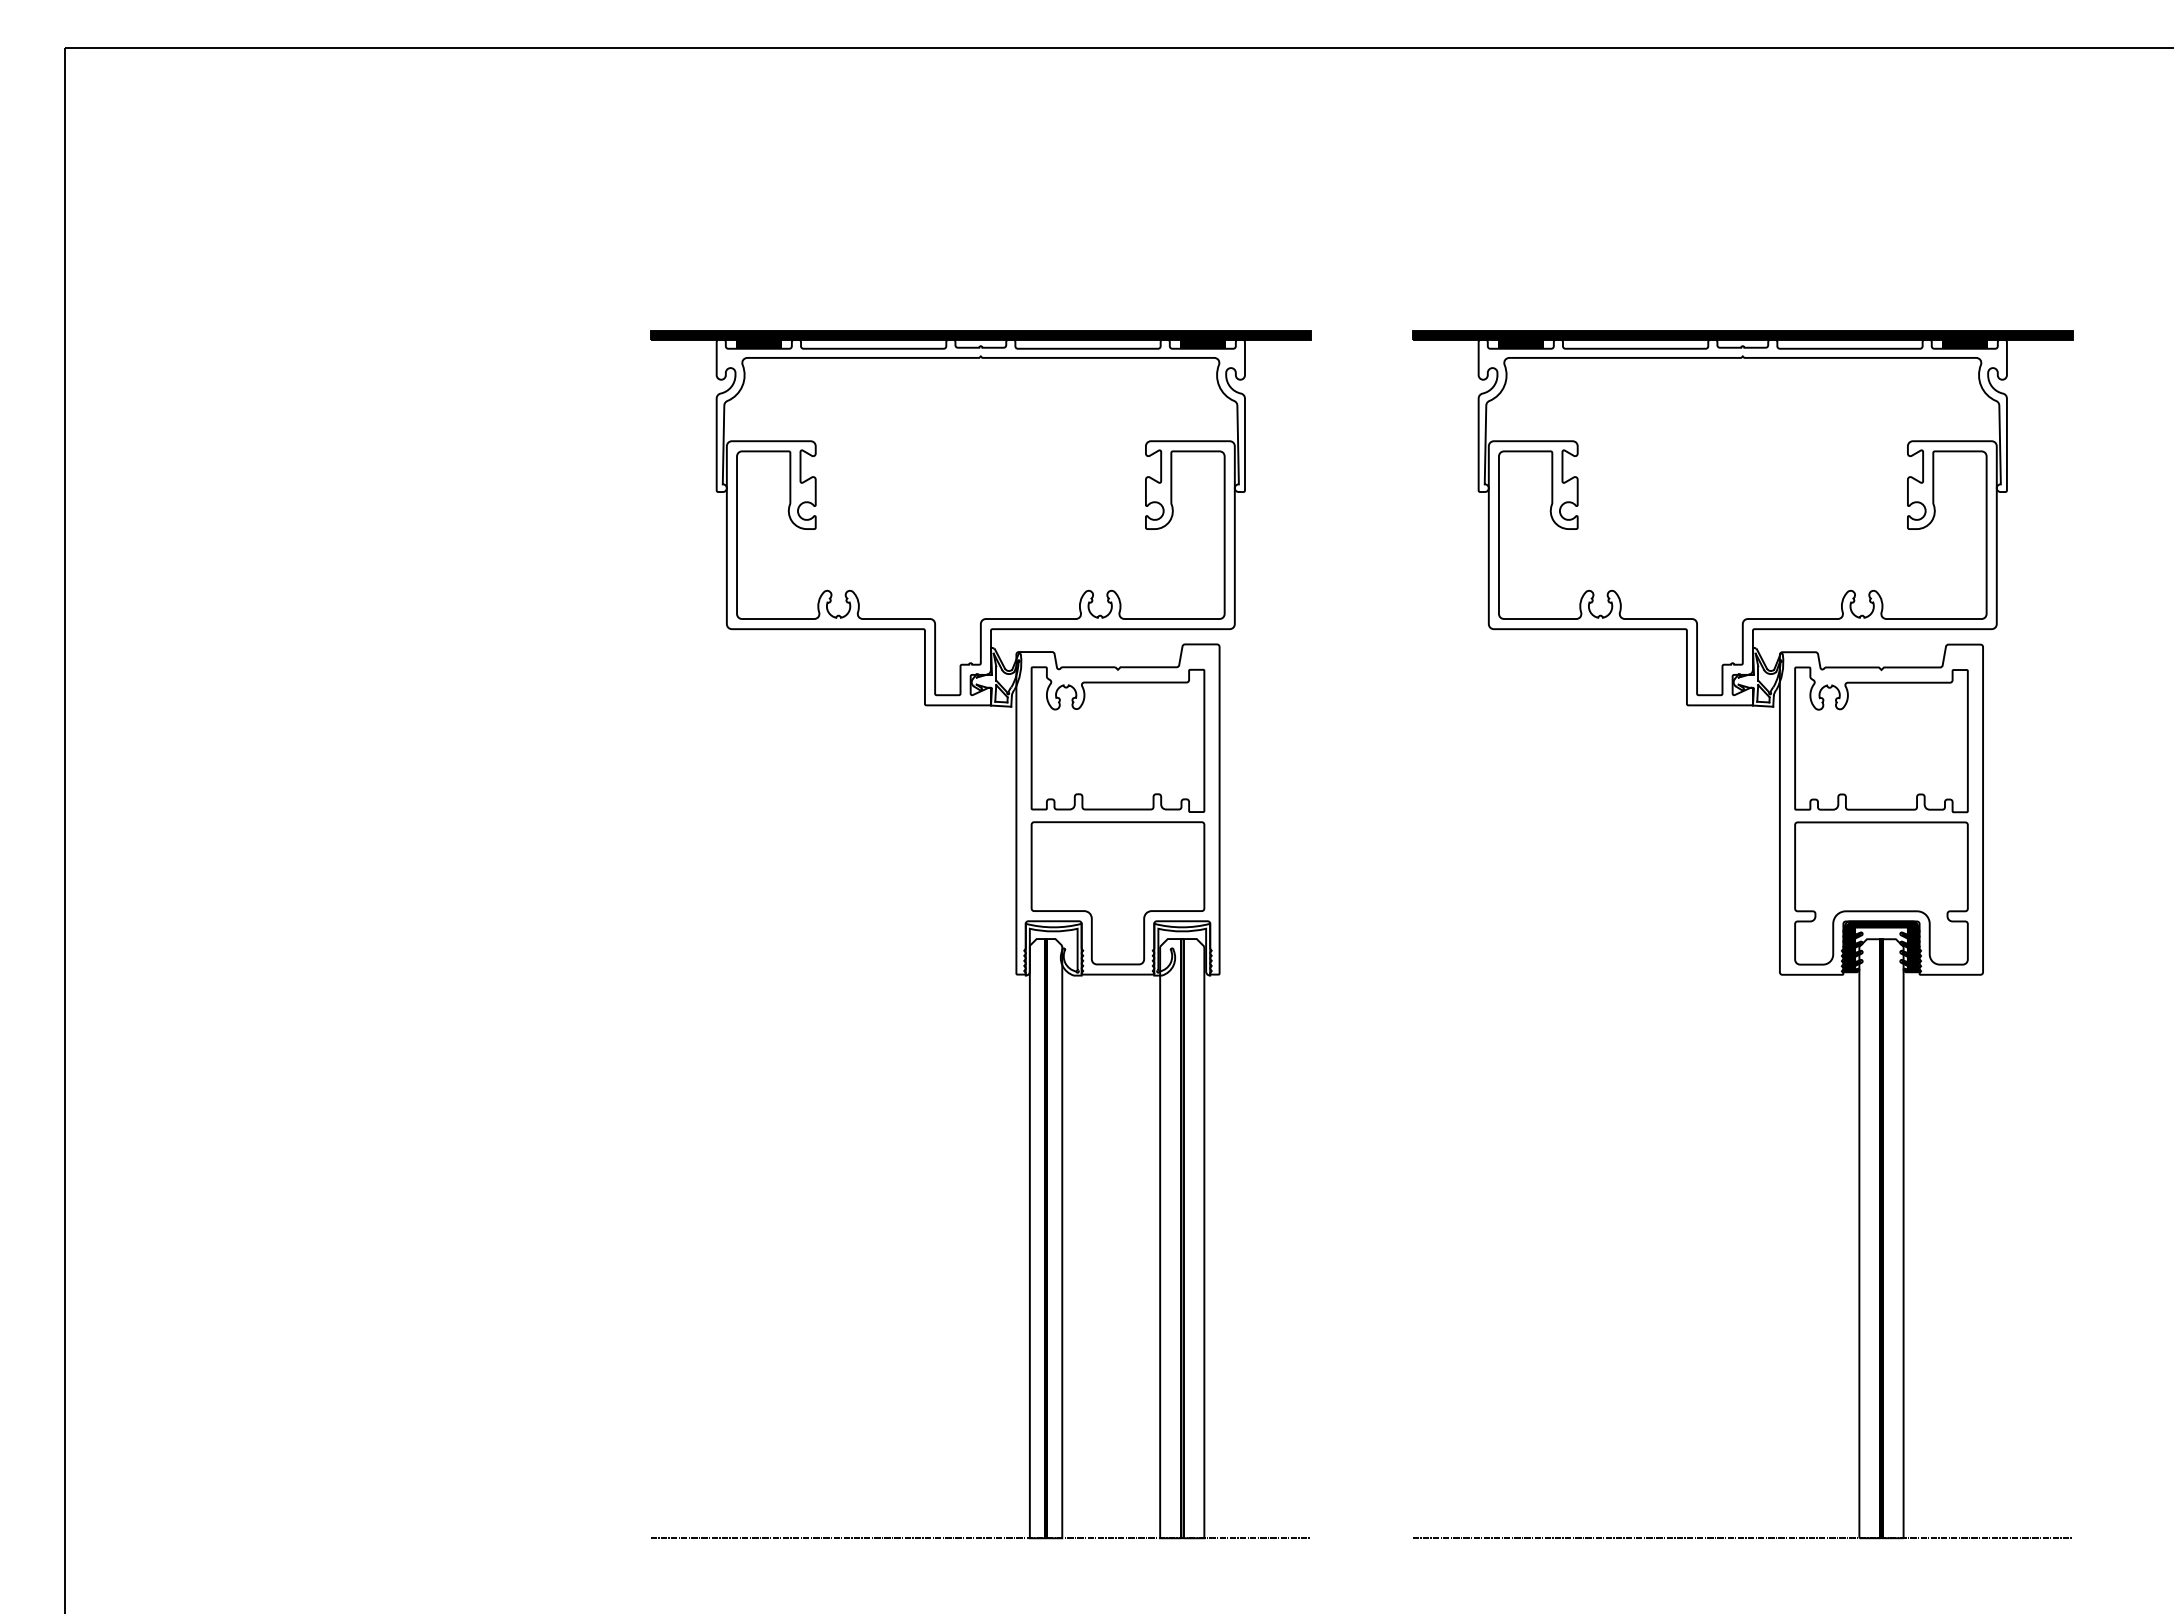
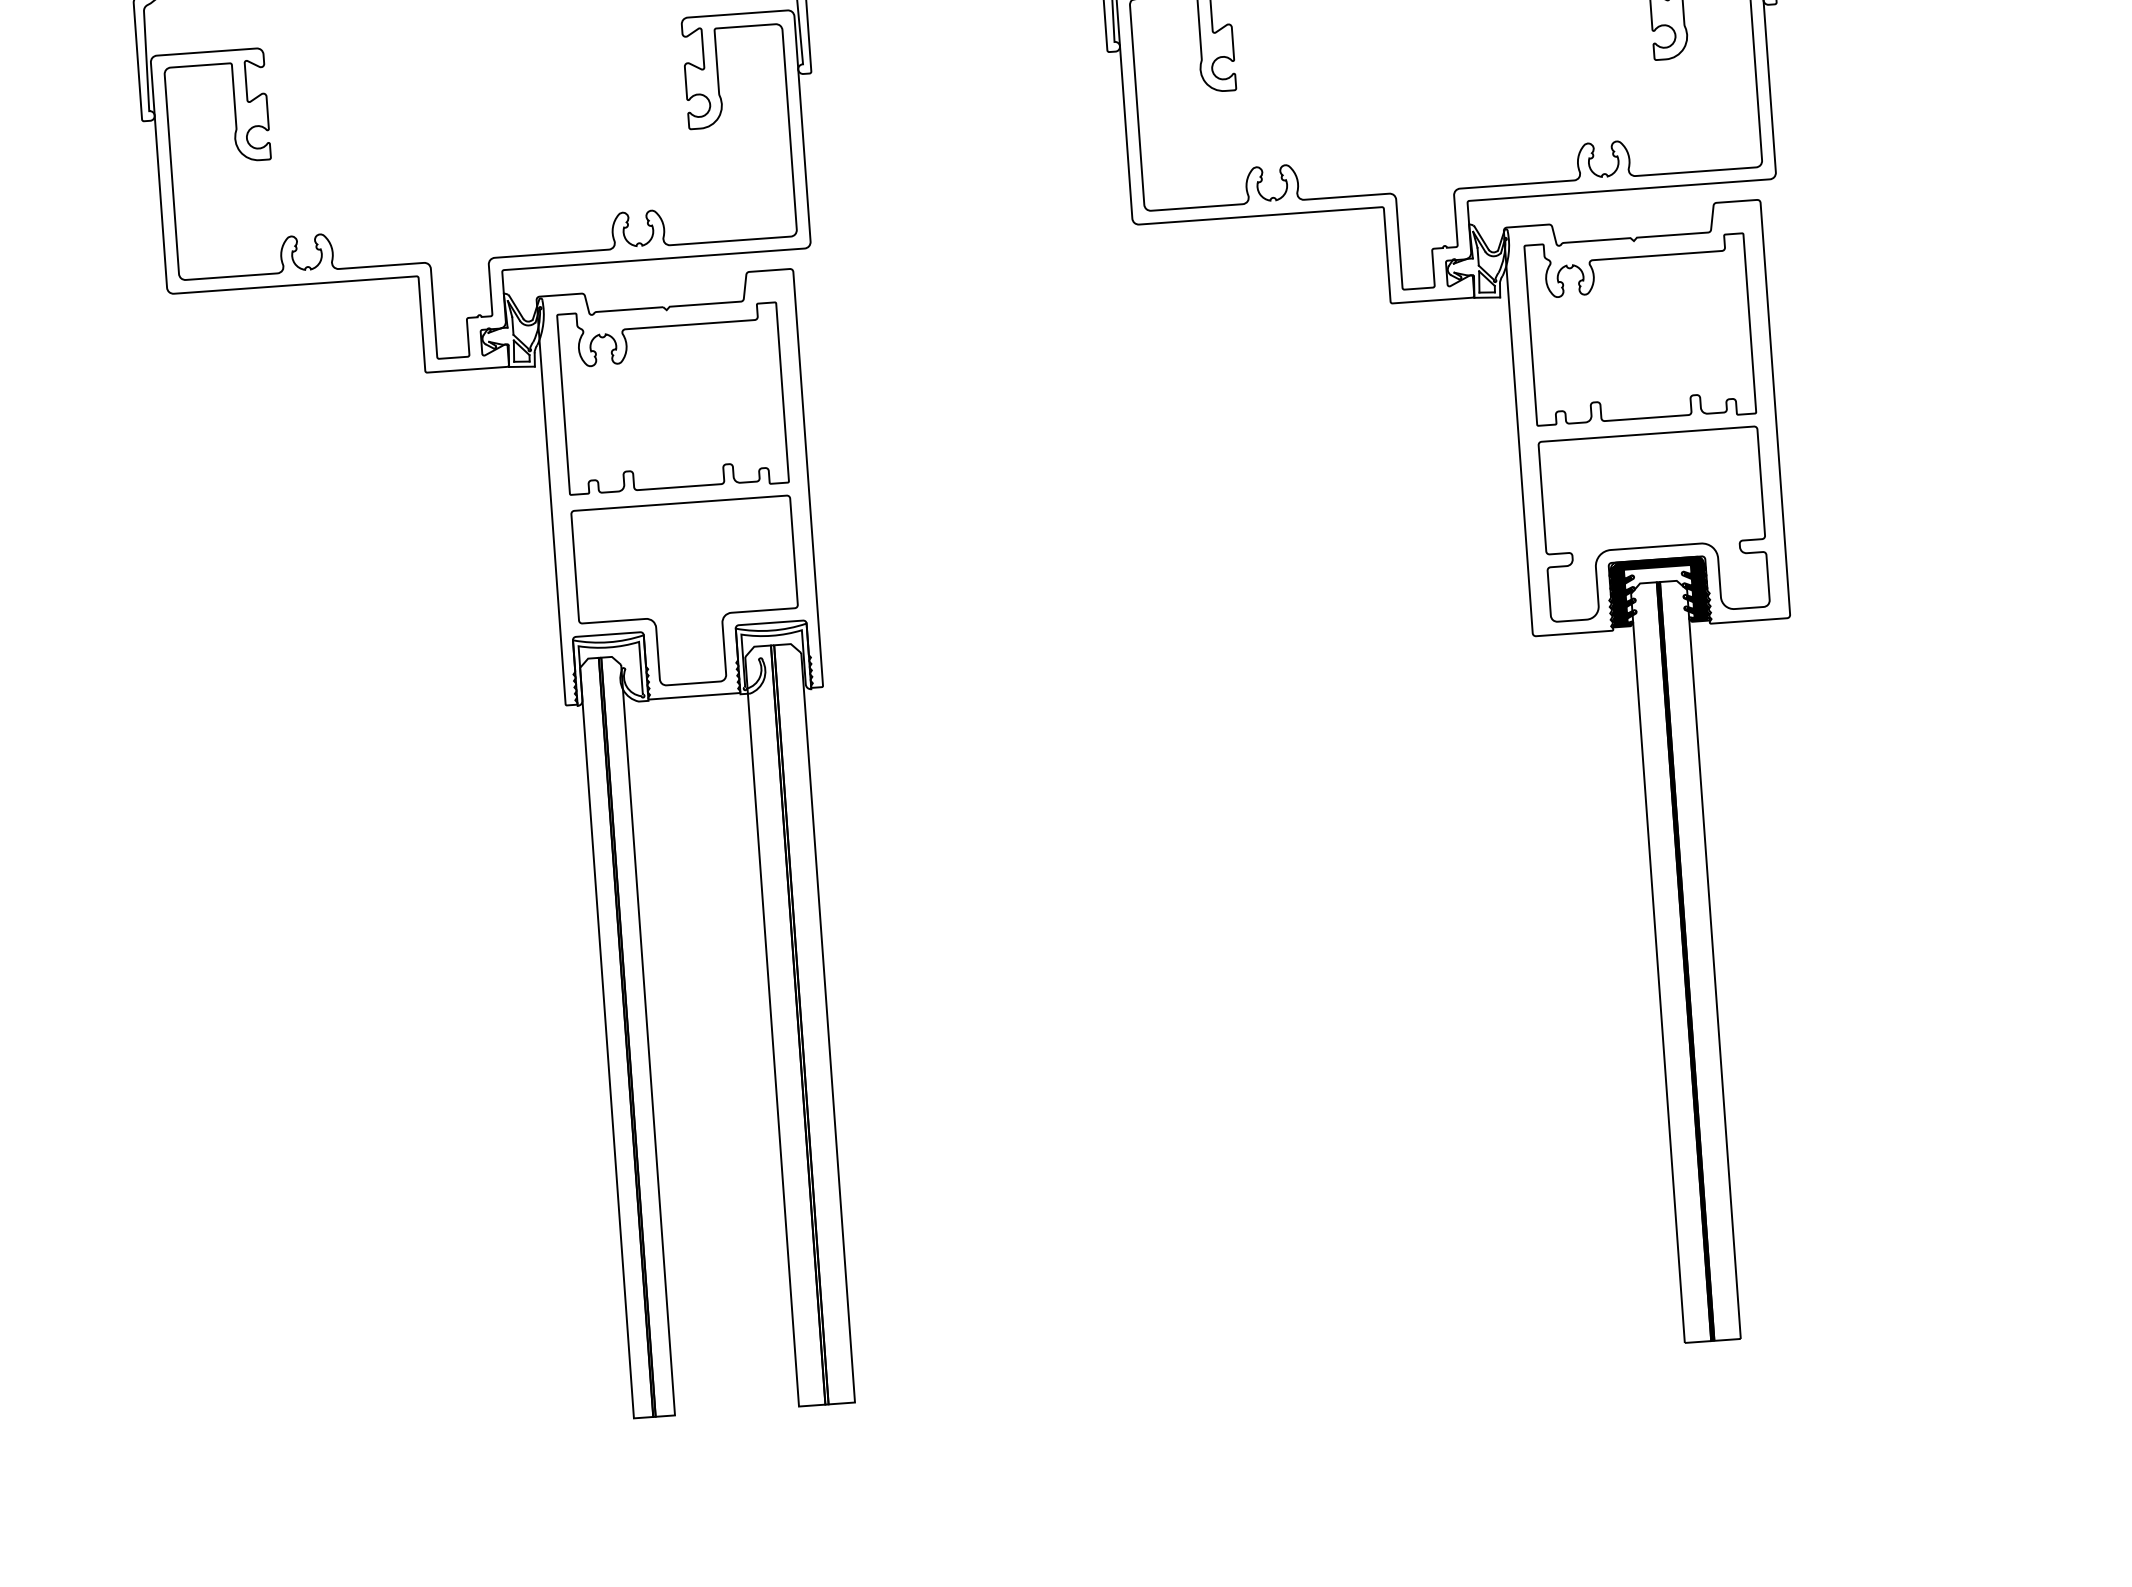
line: (980, 1538) -> (571, 1423), removed
line: (1742, 1538) -> (1536, 1353), removed

